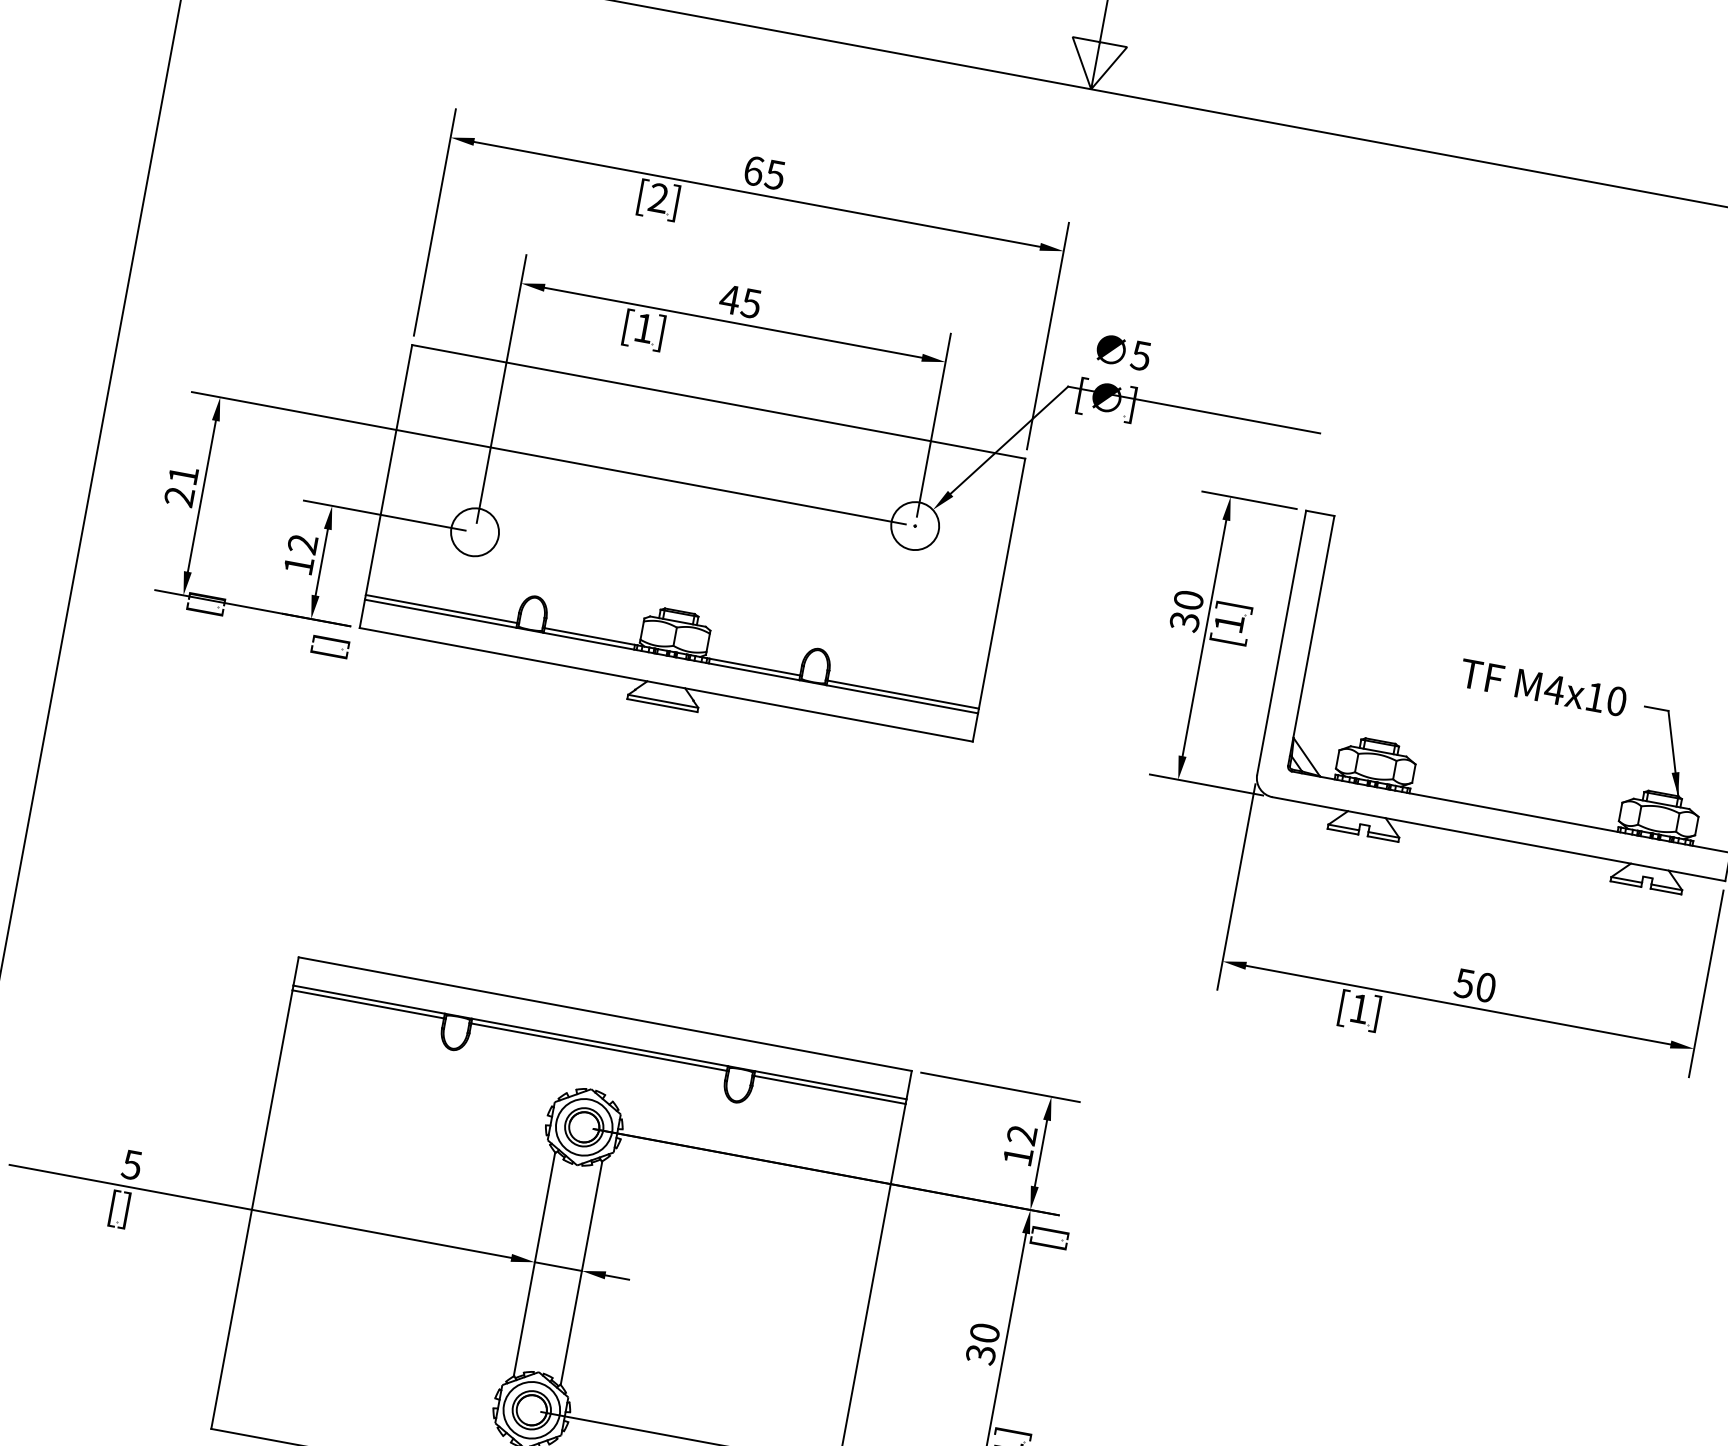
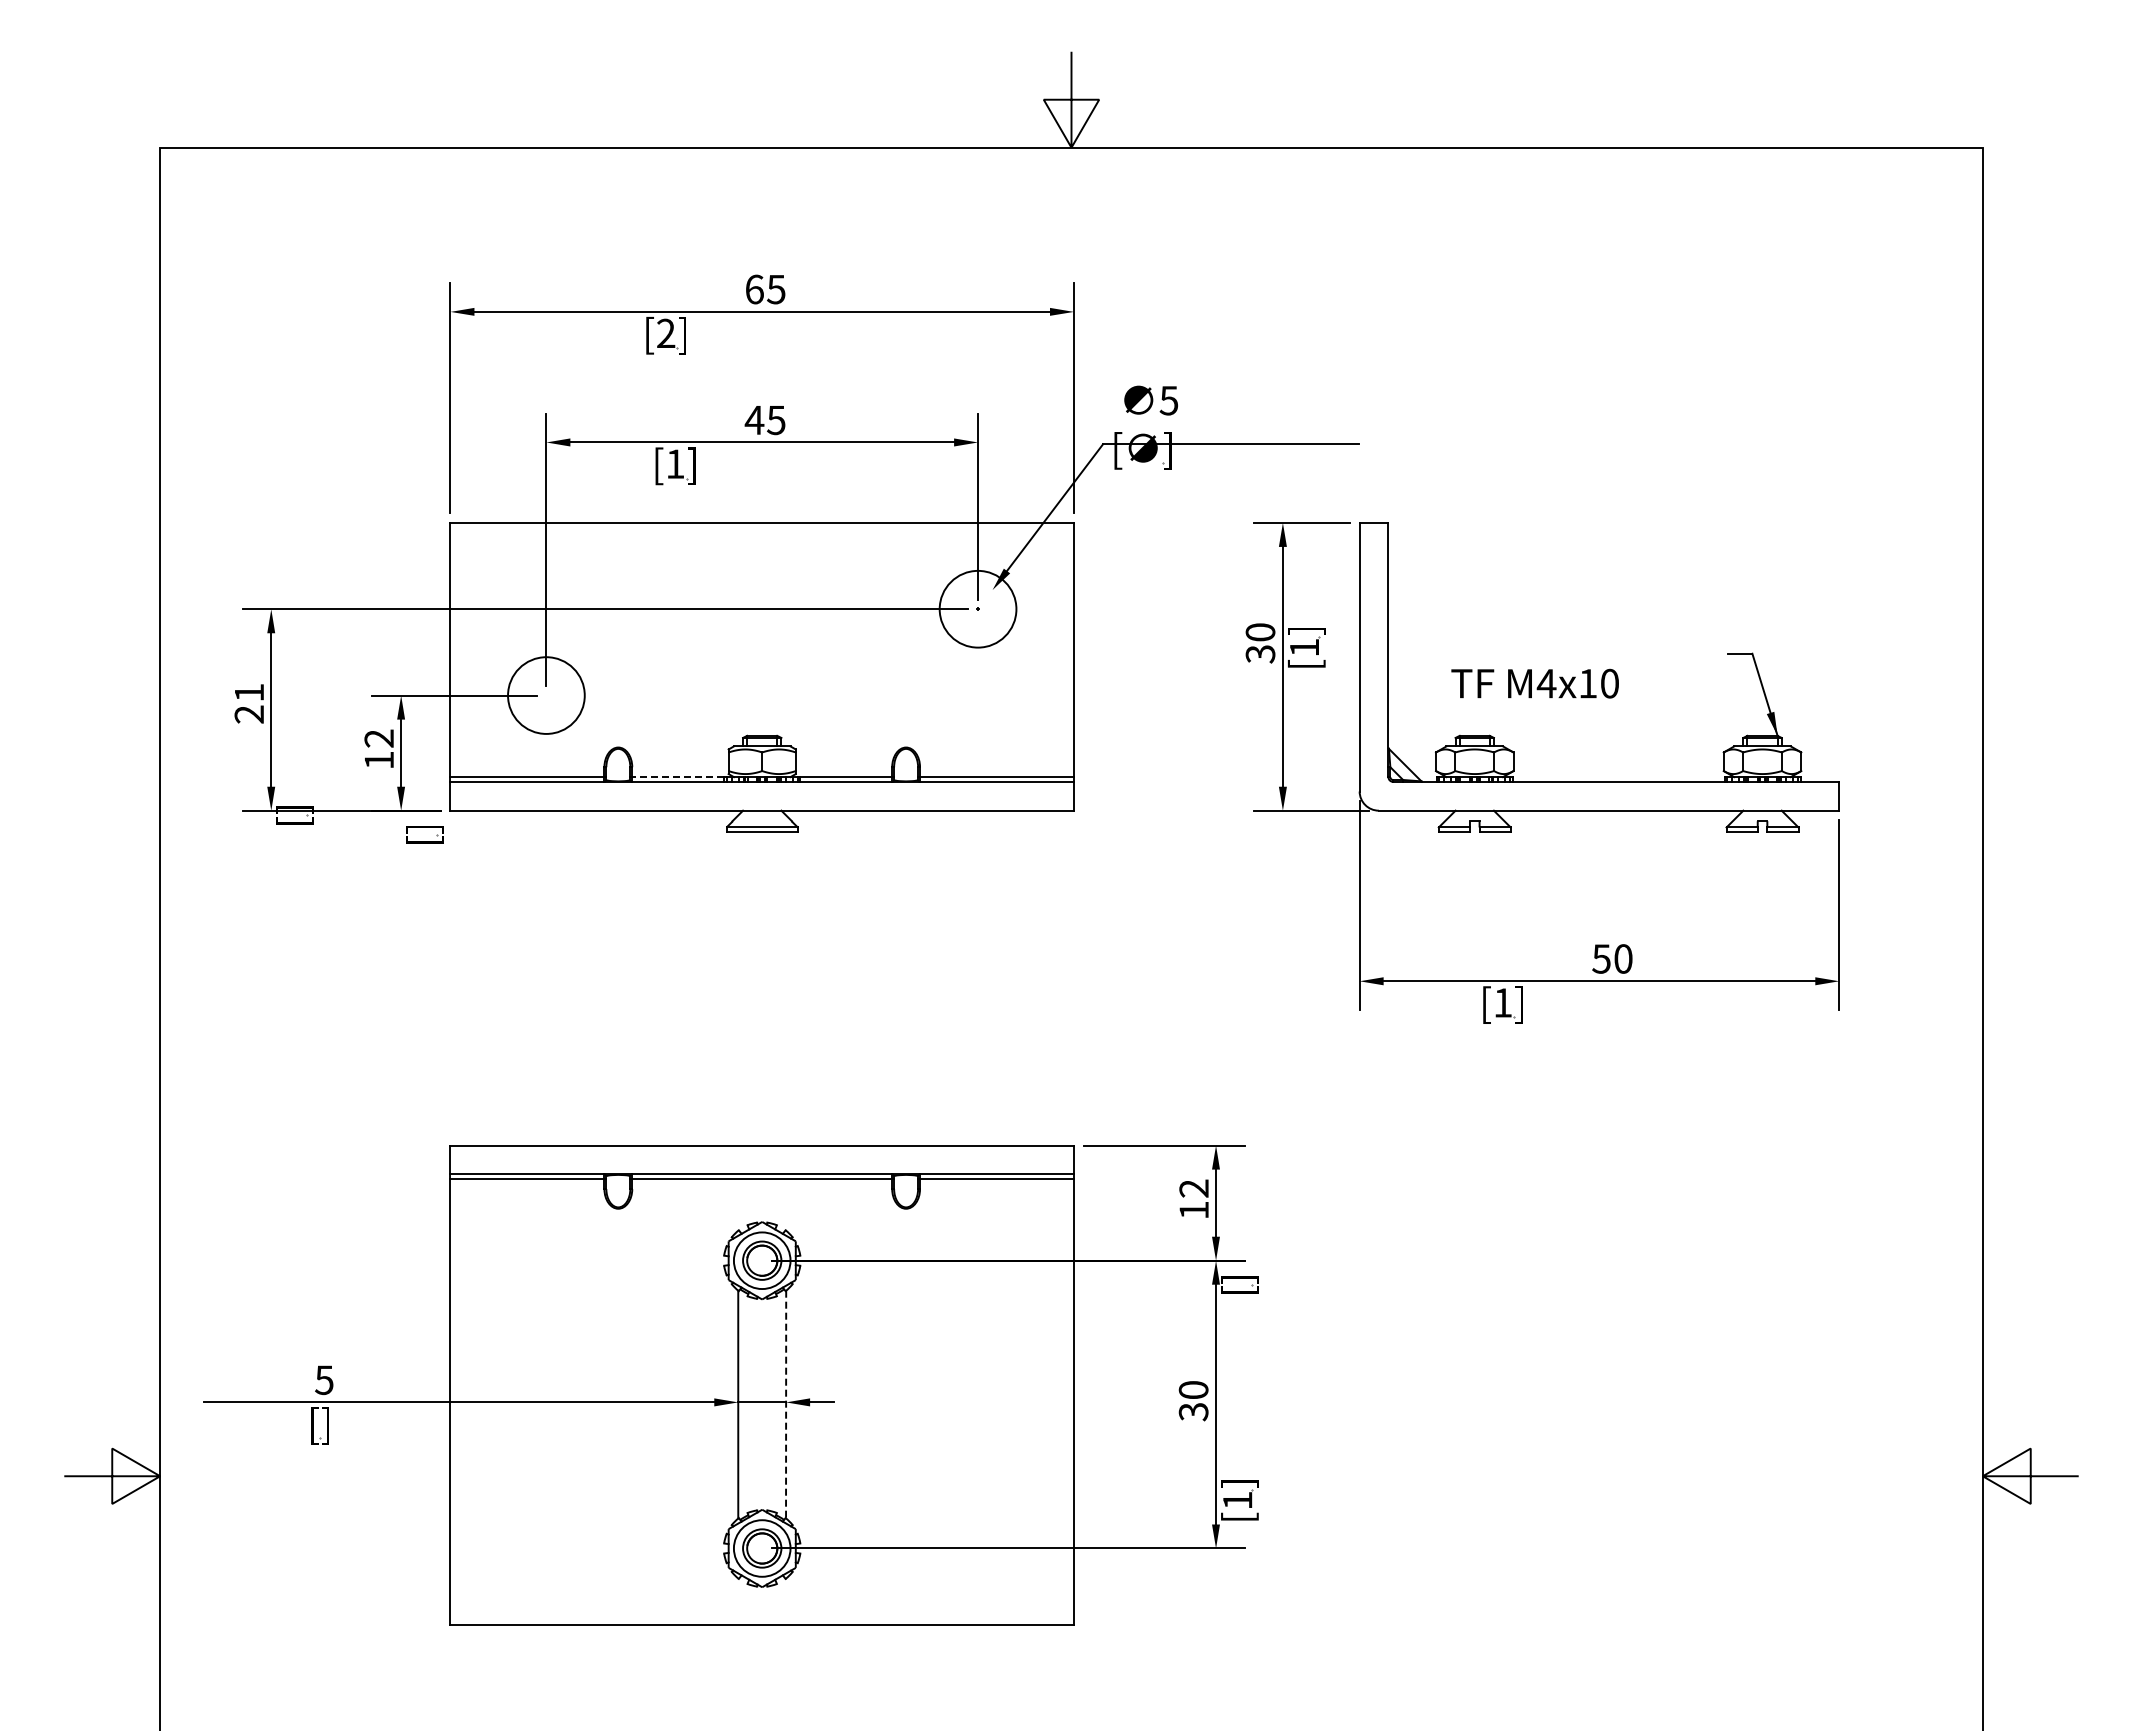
circle: (915, 526) -> (978, 609), size x1.6
circle: (475, 532) -> (546, 695), size x1.6
line: (589, 636) -> (678, 777), solid -> dashed
text: (1542, 687) -> (1534, 683), moved
line: (581, 1273) -> (786, 1404), solid -> dashed

